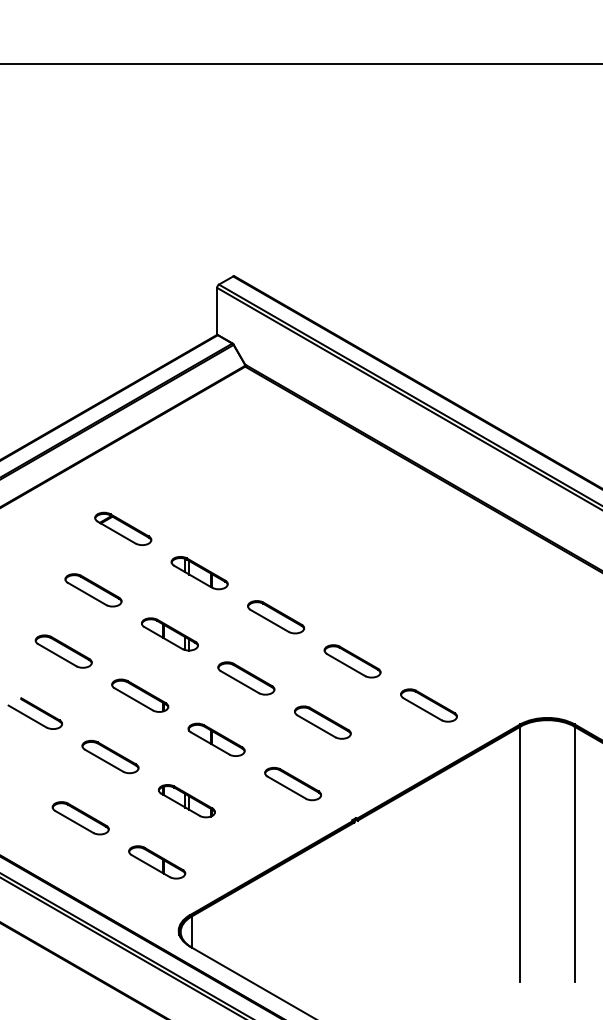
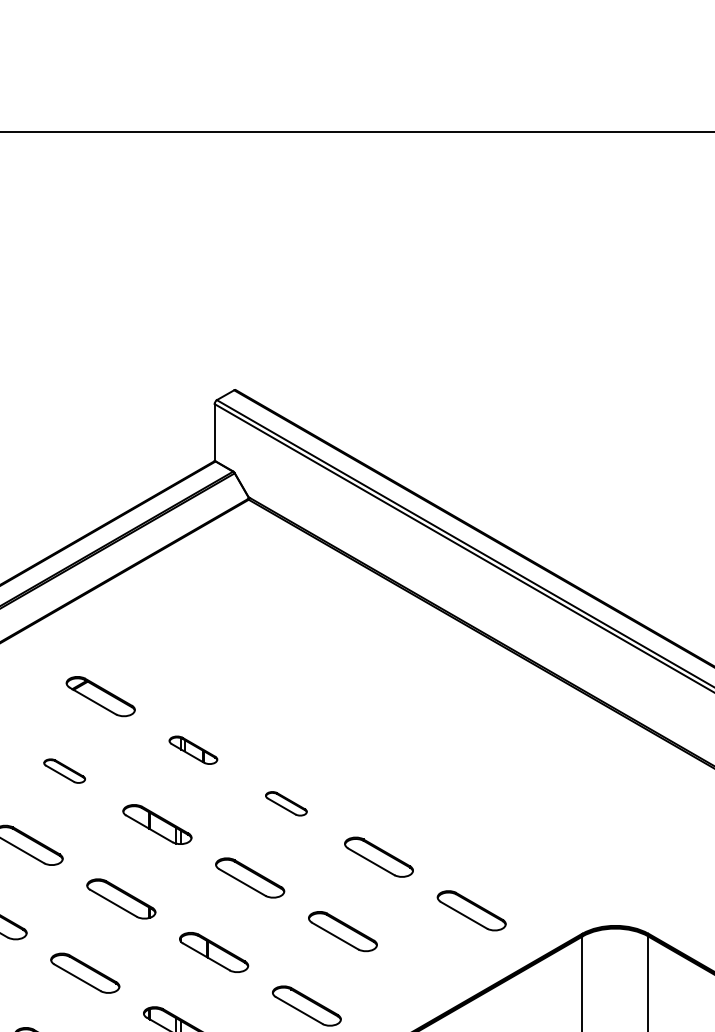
part: (199, 573) -> (193, 750), size x0.7
part: (93, 590) -> (64, 771), size x0.6
part: (276, 617) -> (286, 804), size x0.6

